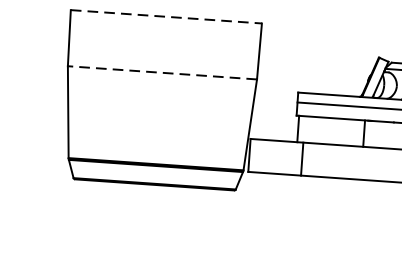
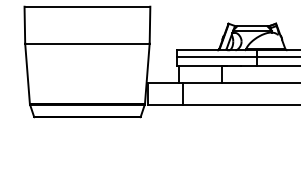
line: (166, 16) -> (87, 6), dashed -> solid
line: (161, 72) -> (86, 43), dashed -> solid

